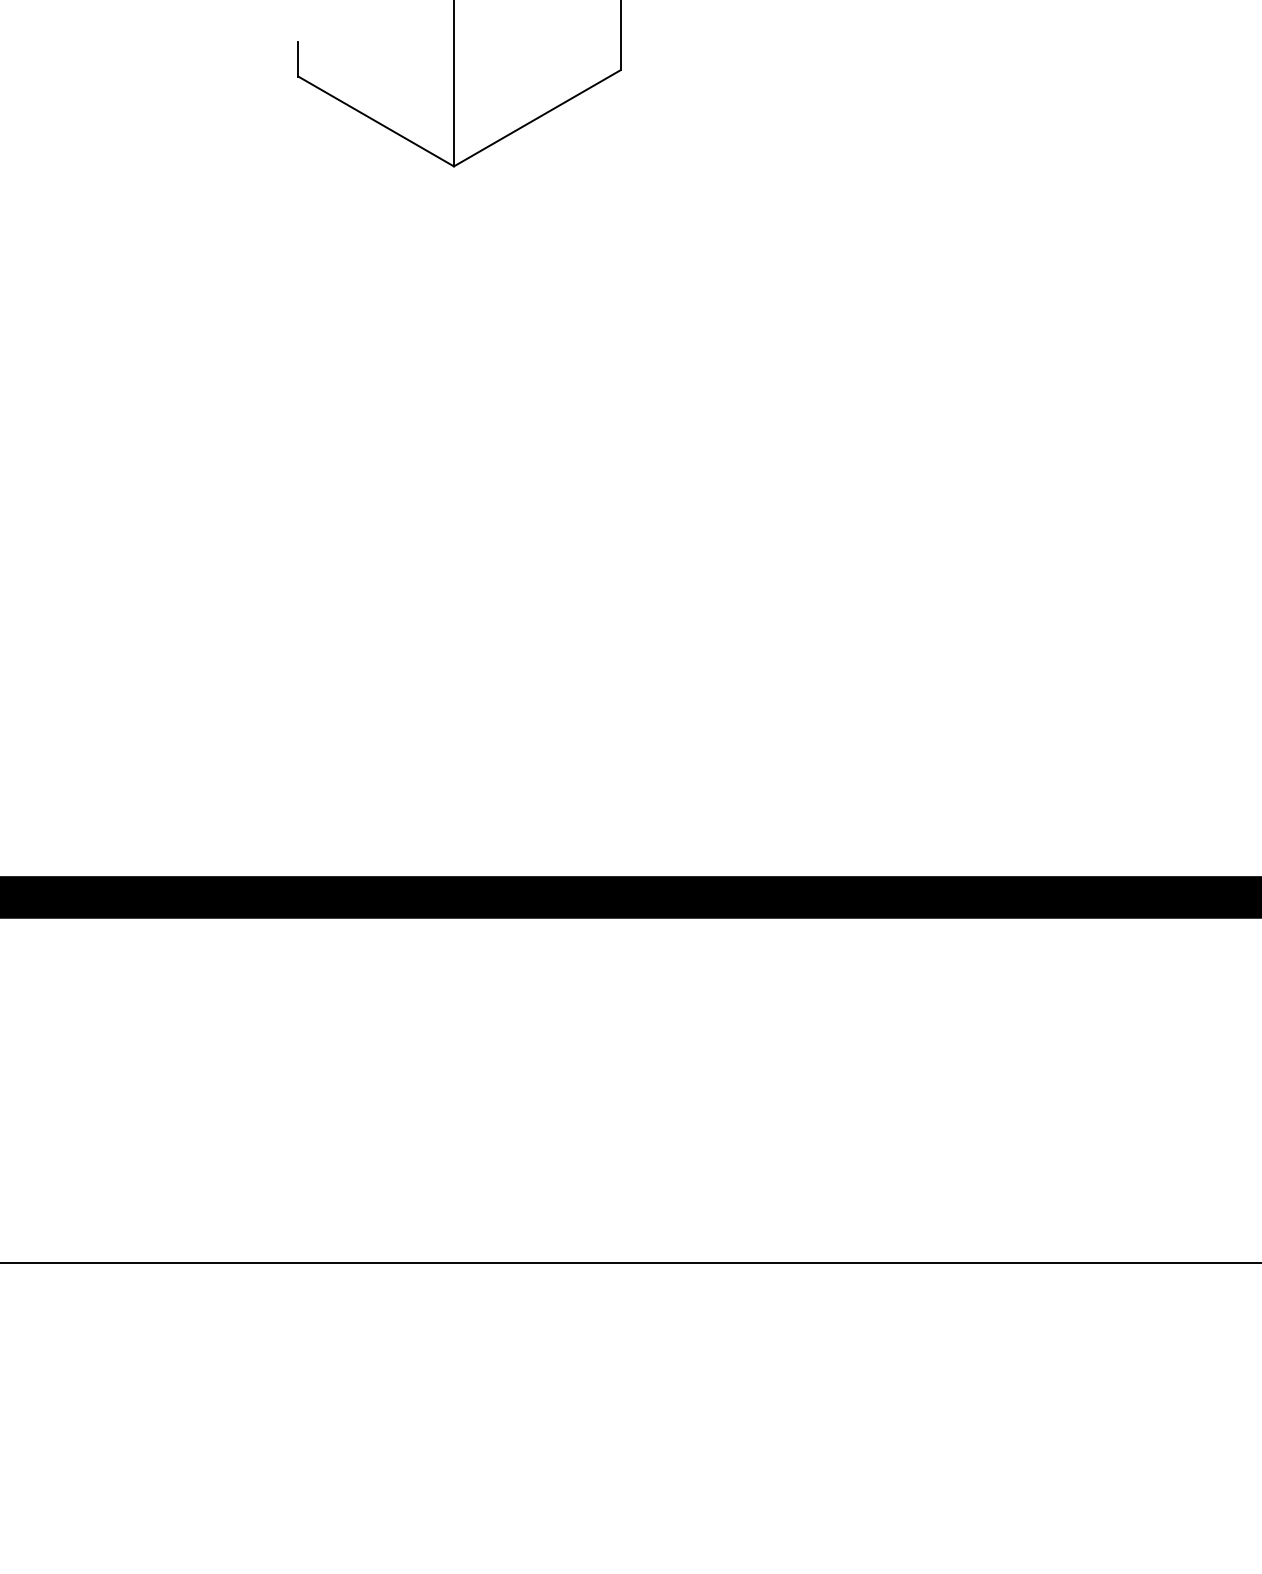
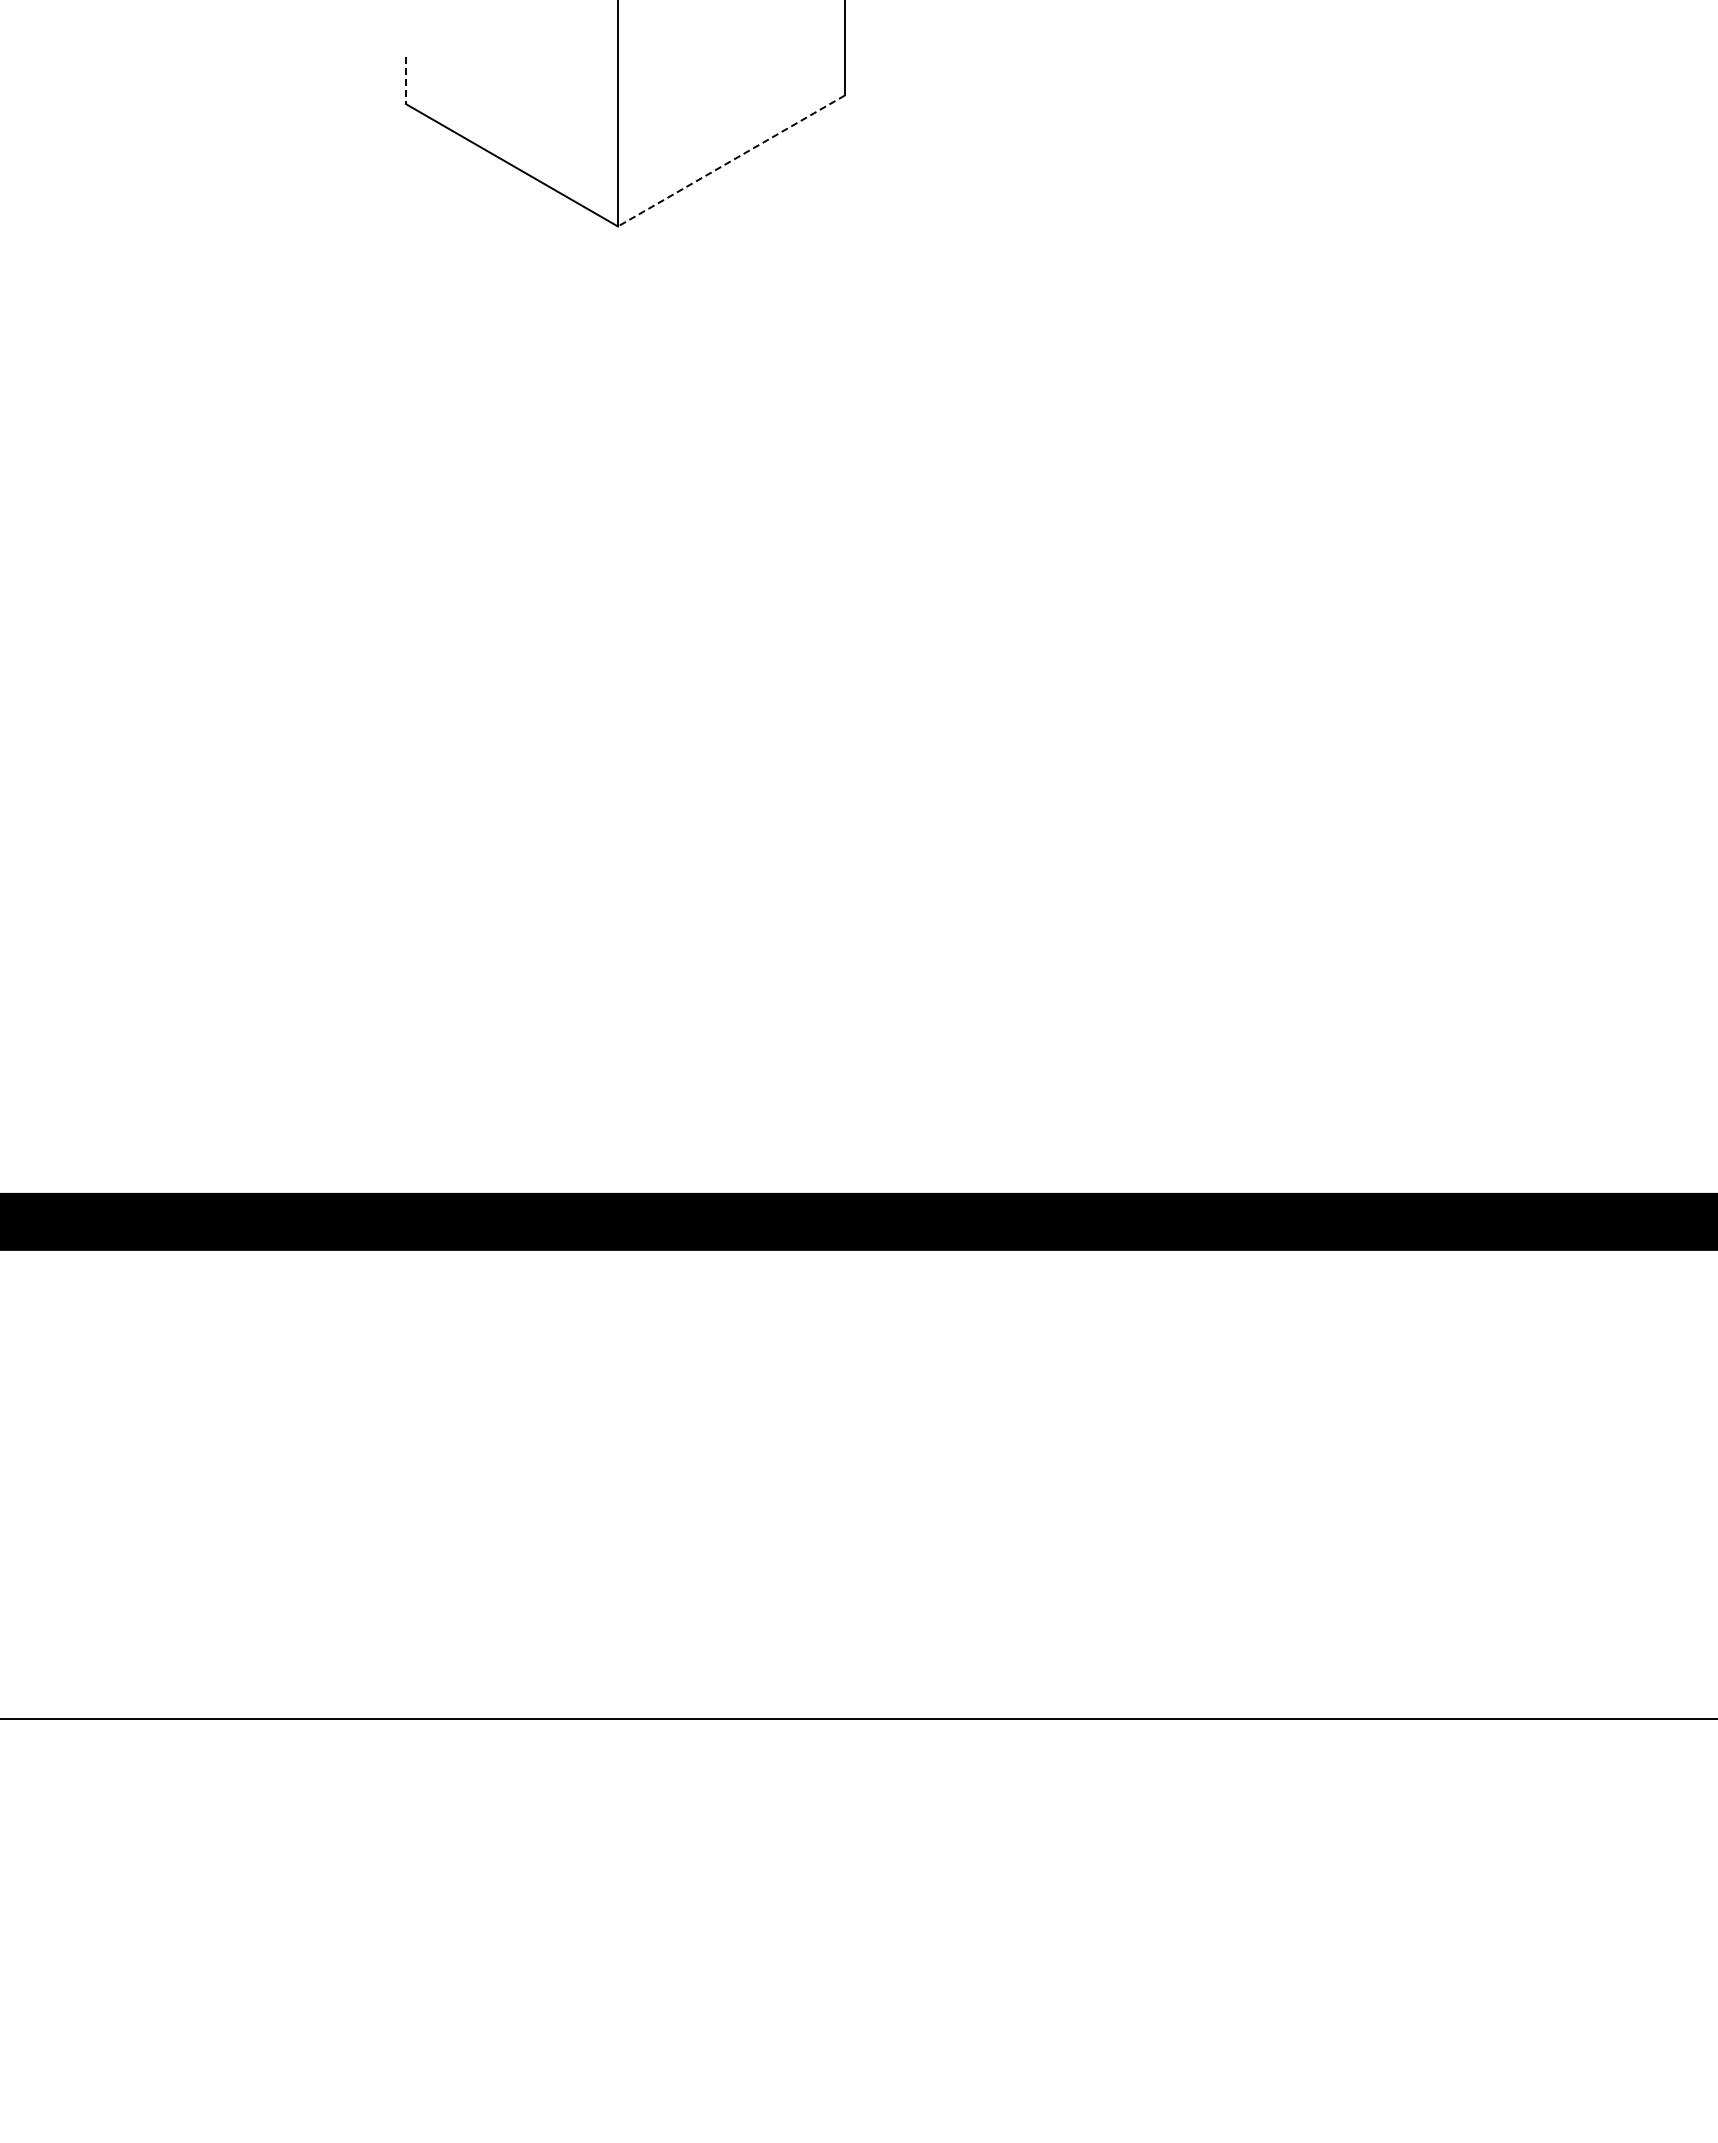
line: (298, 59) -> (406, 80), solid -> dashed
line: (537, 118) -> (731, 161), solid -> dashed

